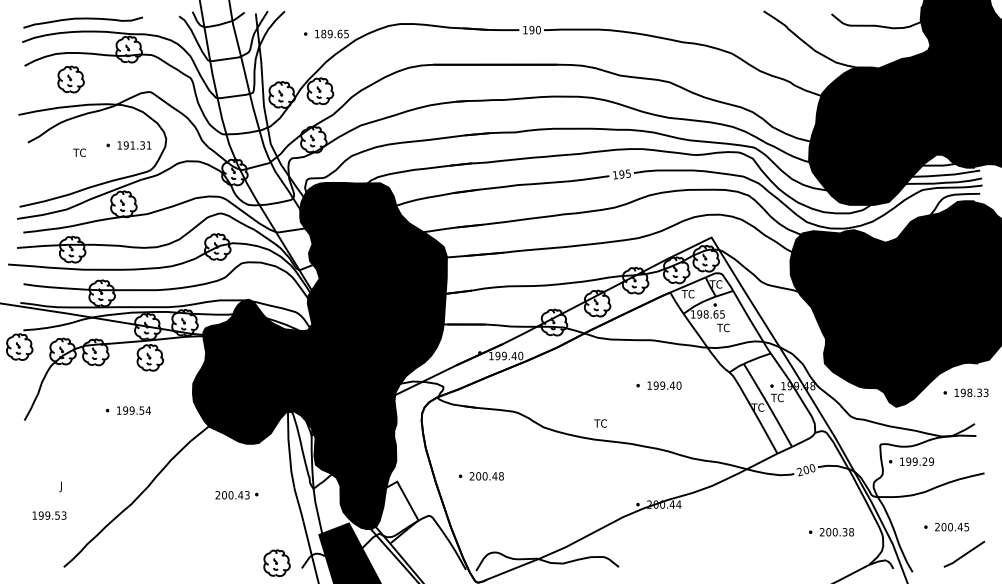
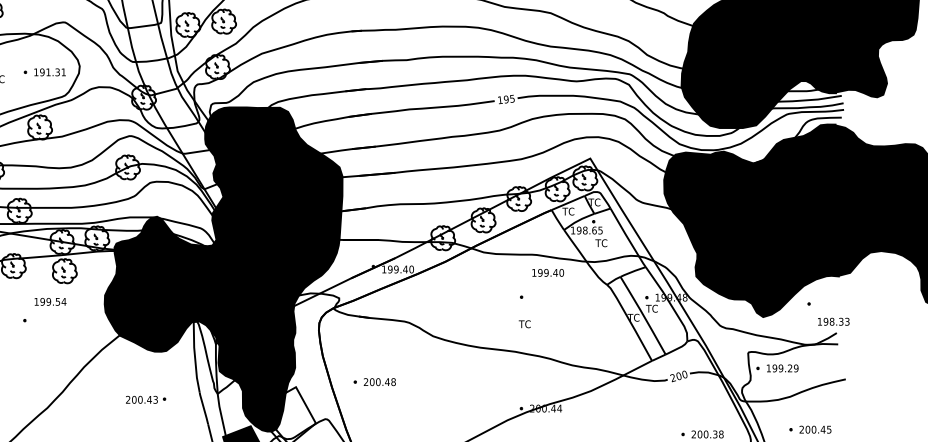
text: (664, 385) -> (548, 272), moved
text: (971, 392) -> (833, 321), moved
text: (134, 410) -> (50, 301), moved
text: (600, 423) -> (524, 324), moved

